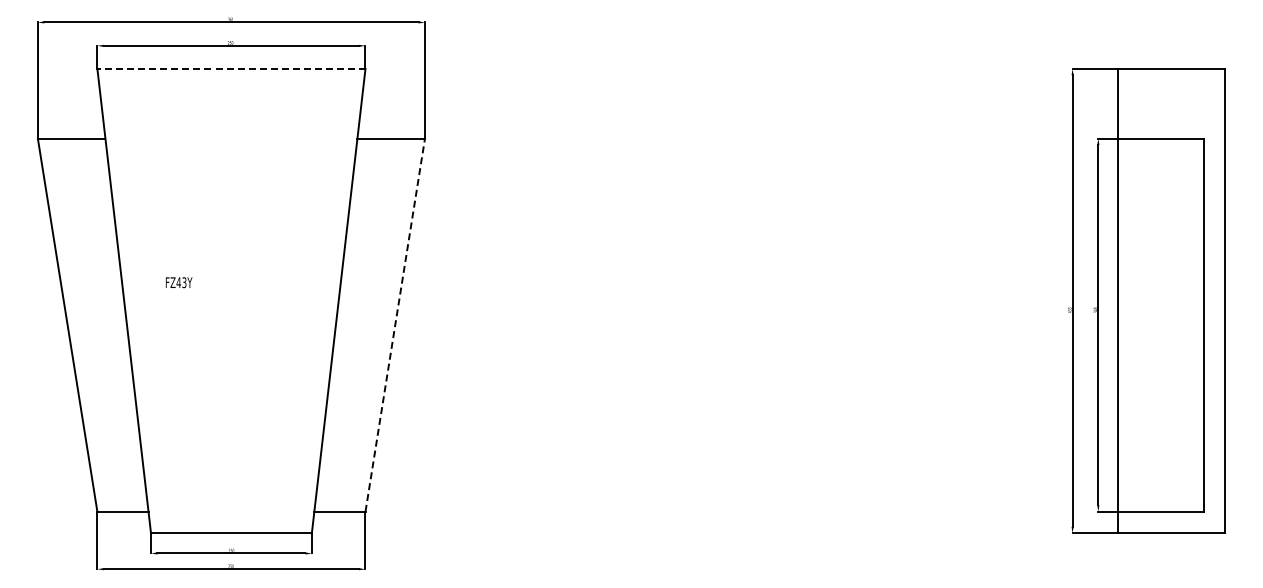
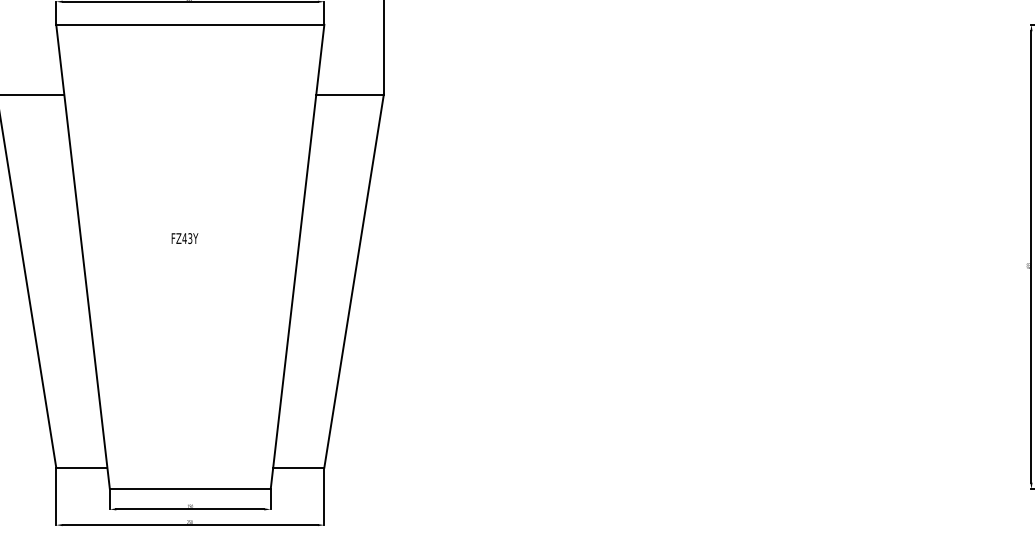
line: (230, 68) -> (189, 24), dashed -> solid
text: (179, 282) -> (185, 238), moved
line: (395, 325) -> (354, 281), dashed -> solid

